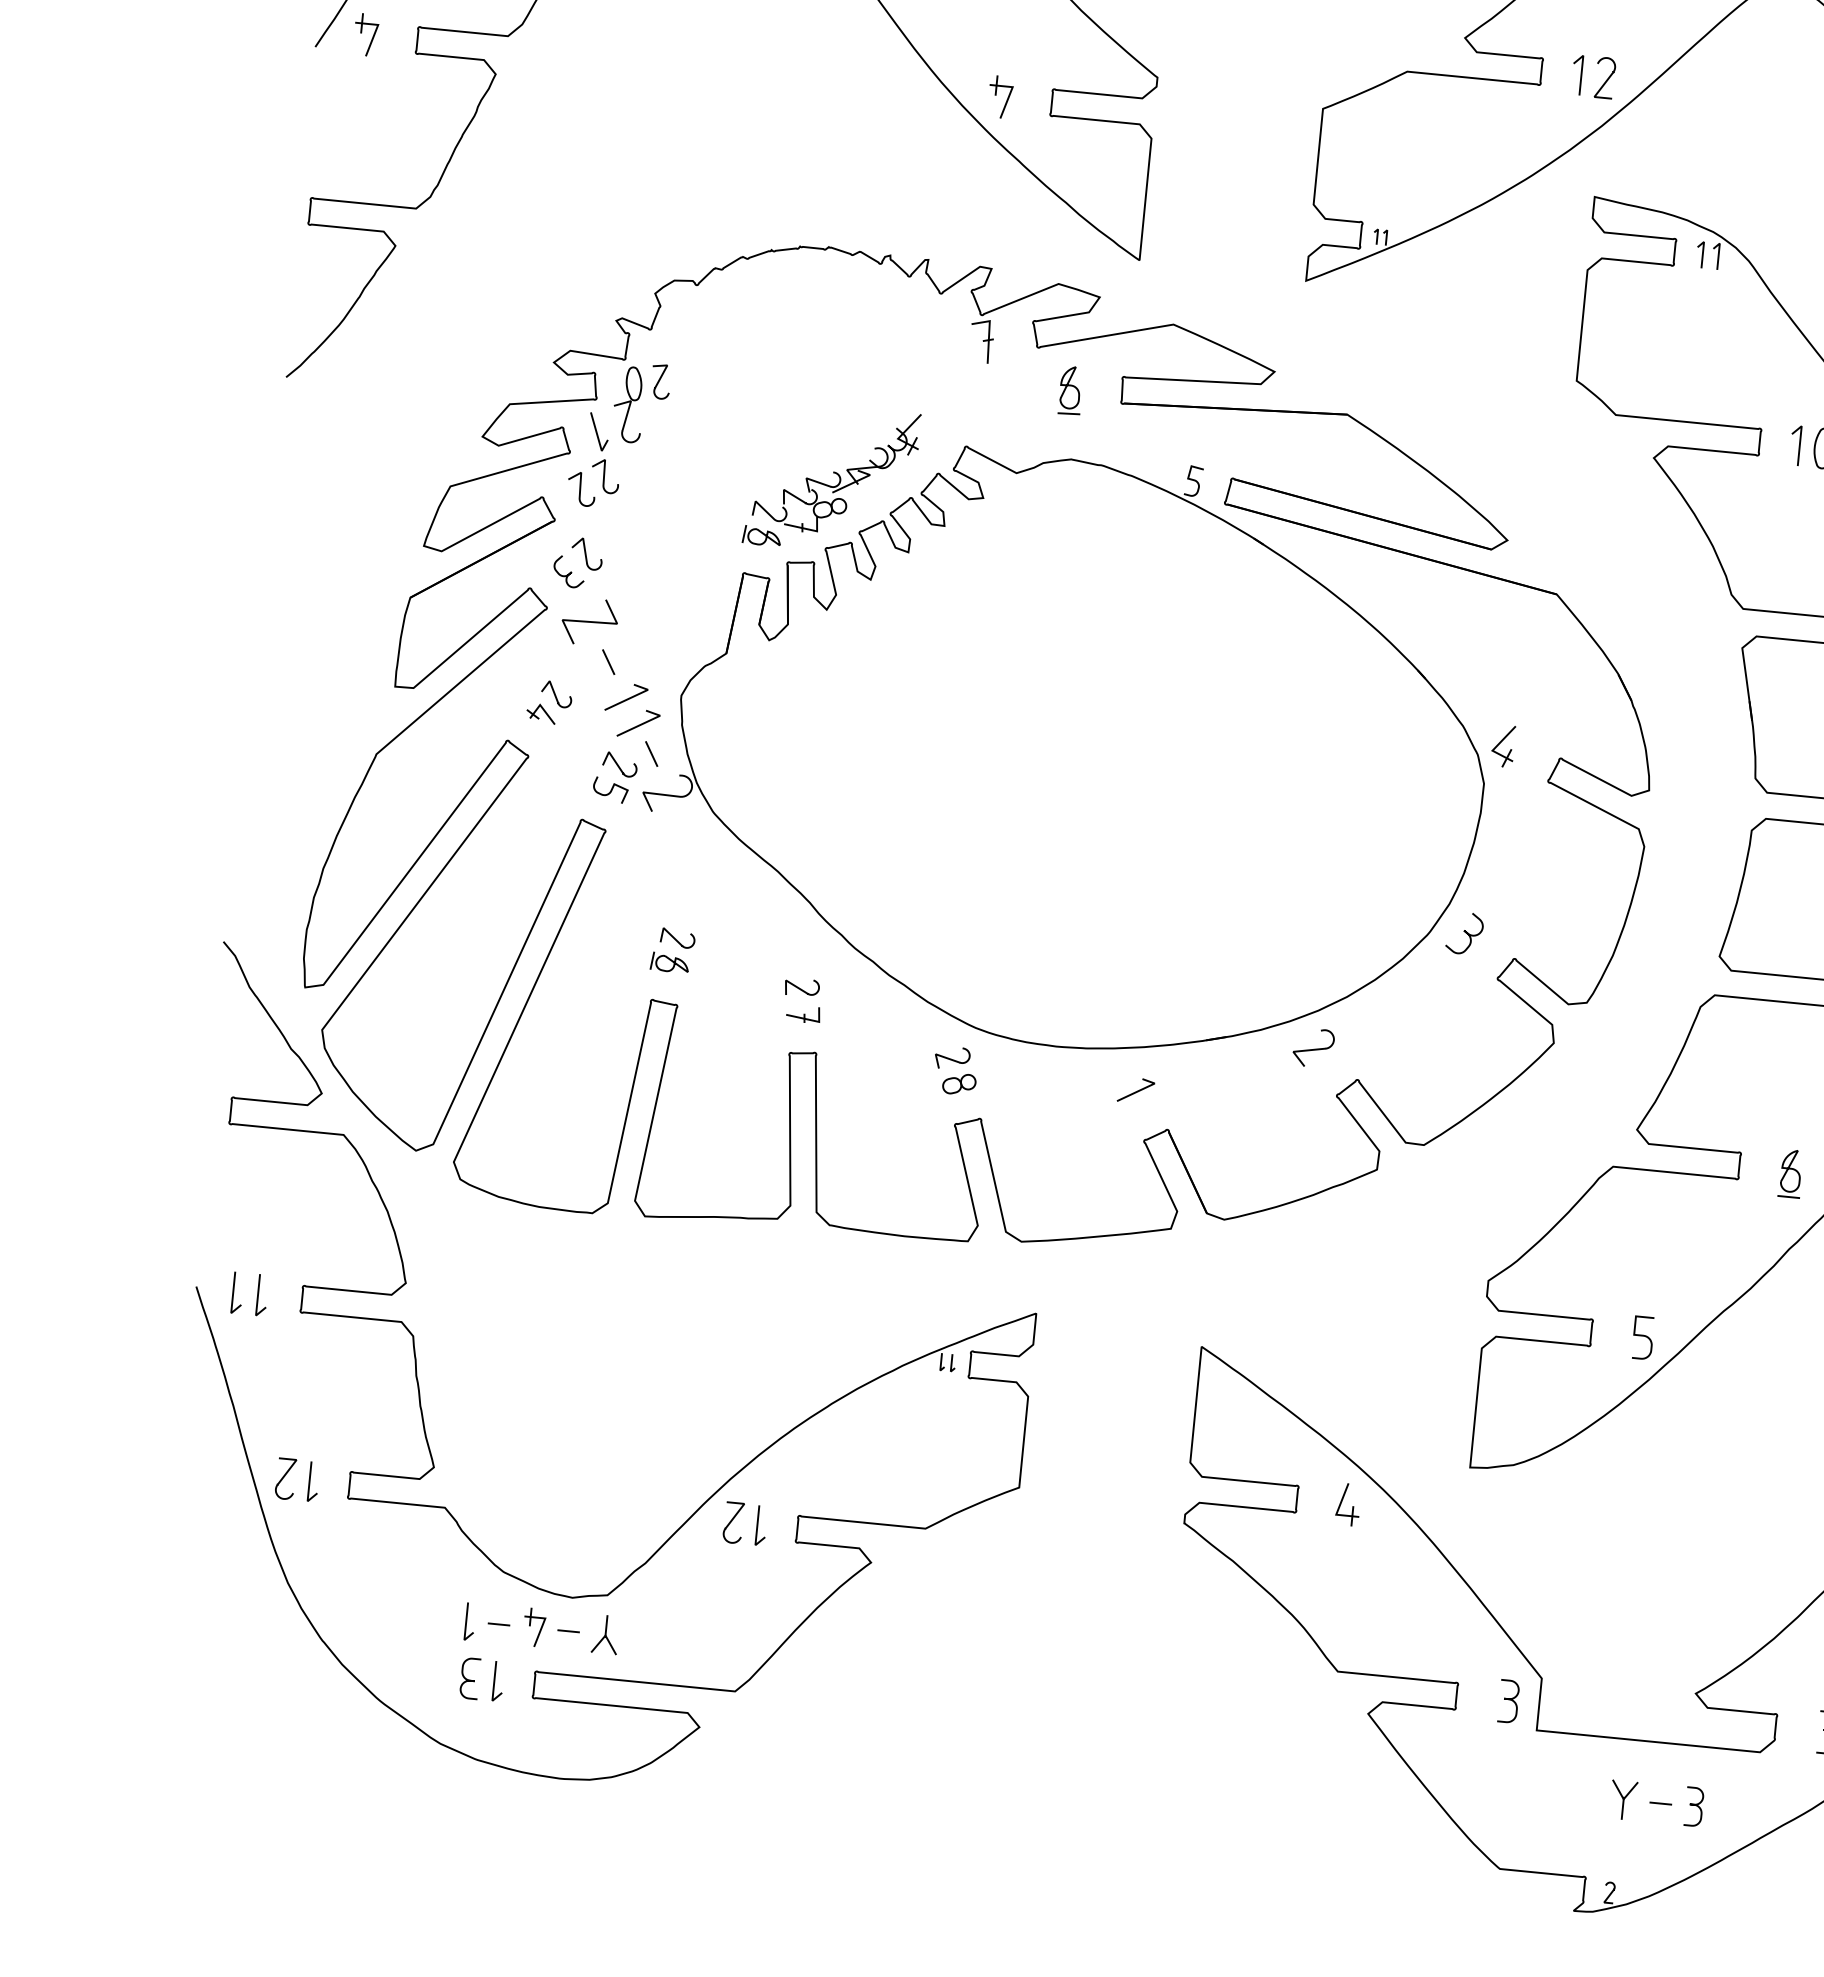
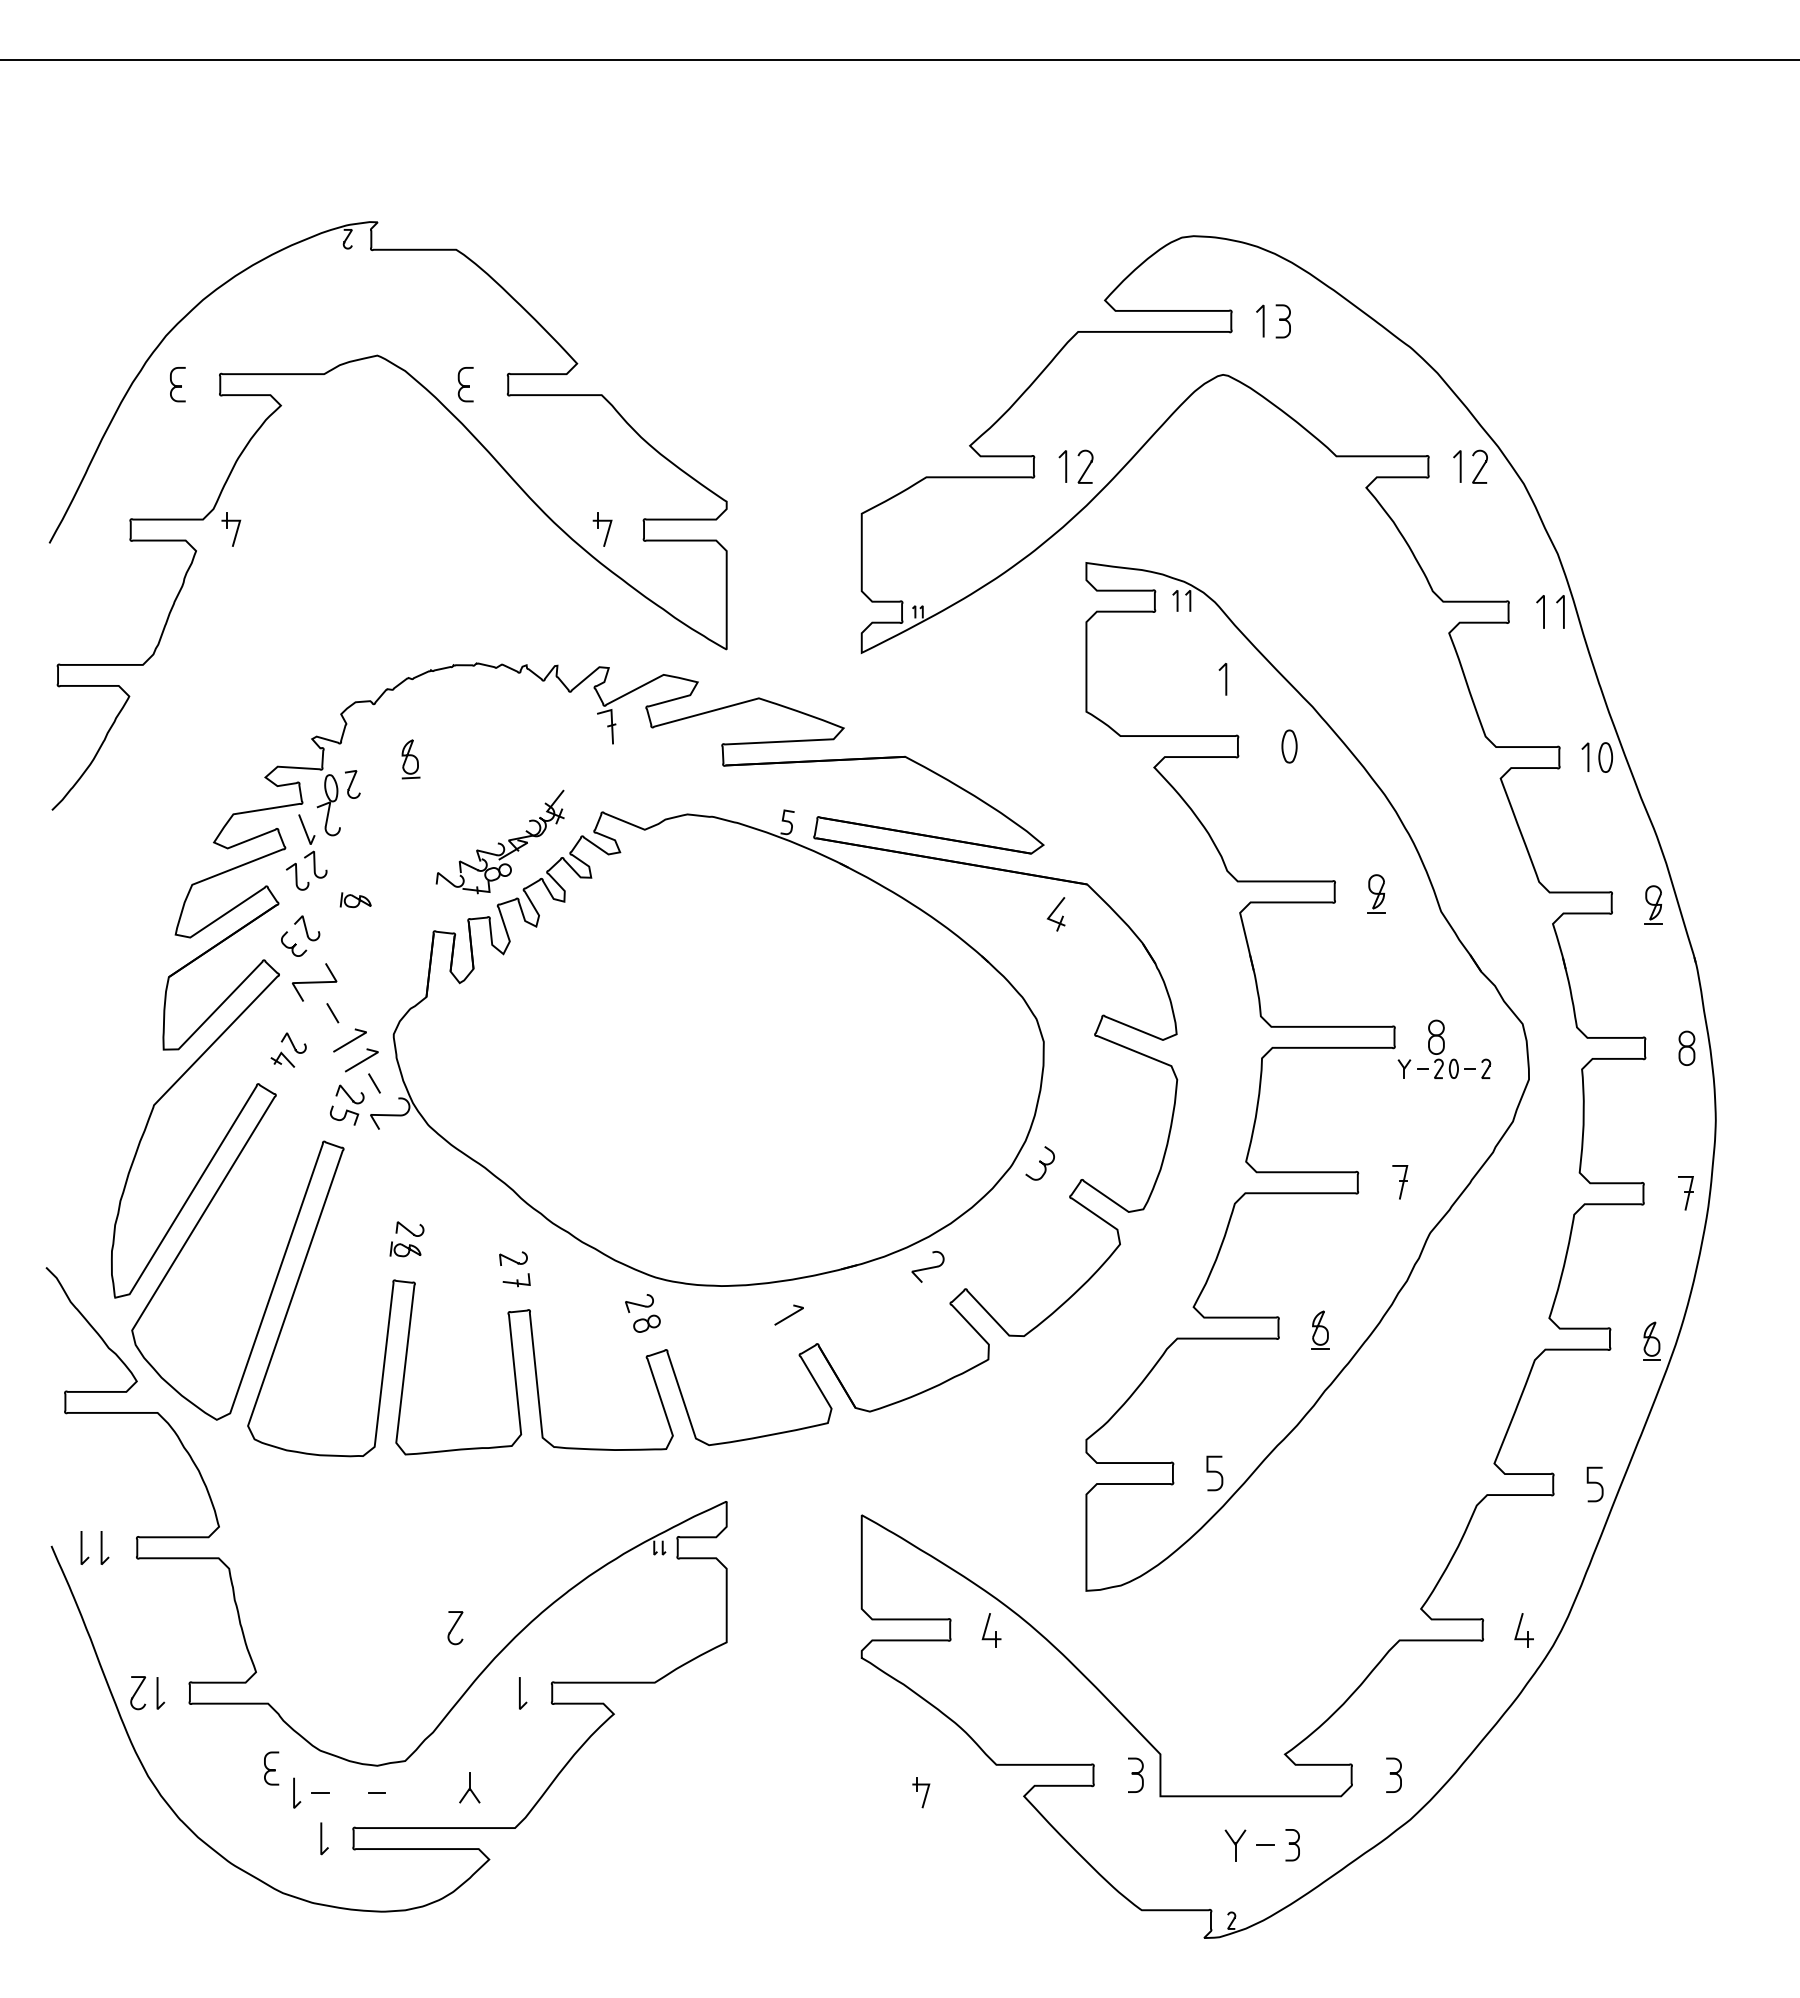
part: (366, 34) -> (231, 529), moved
part: (1070, 390) -> (410, 759), moved
line: (1798, 445) -> (1225, 679), moved
part: (761, 536) -> (355, 900), moved
part: (1502, 746) -> (1055, 914), moved
curve: (732, 1521) -> (454, 1627), moved
part: (534, 1627) -> (921, 1792), moved
part: (605, 1634) -> (469, 1787), moved
curve: (469, 1679) -> (271, 1769), moved

